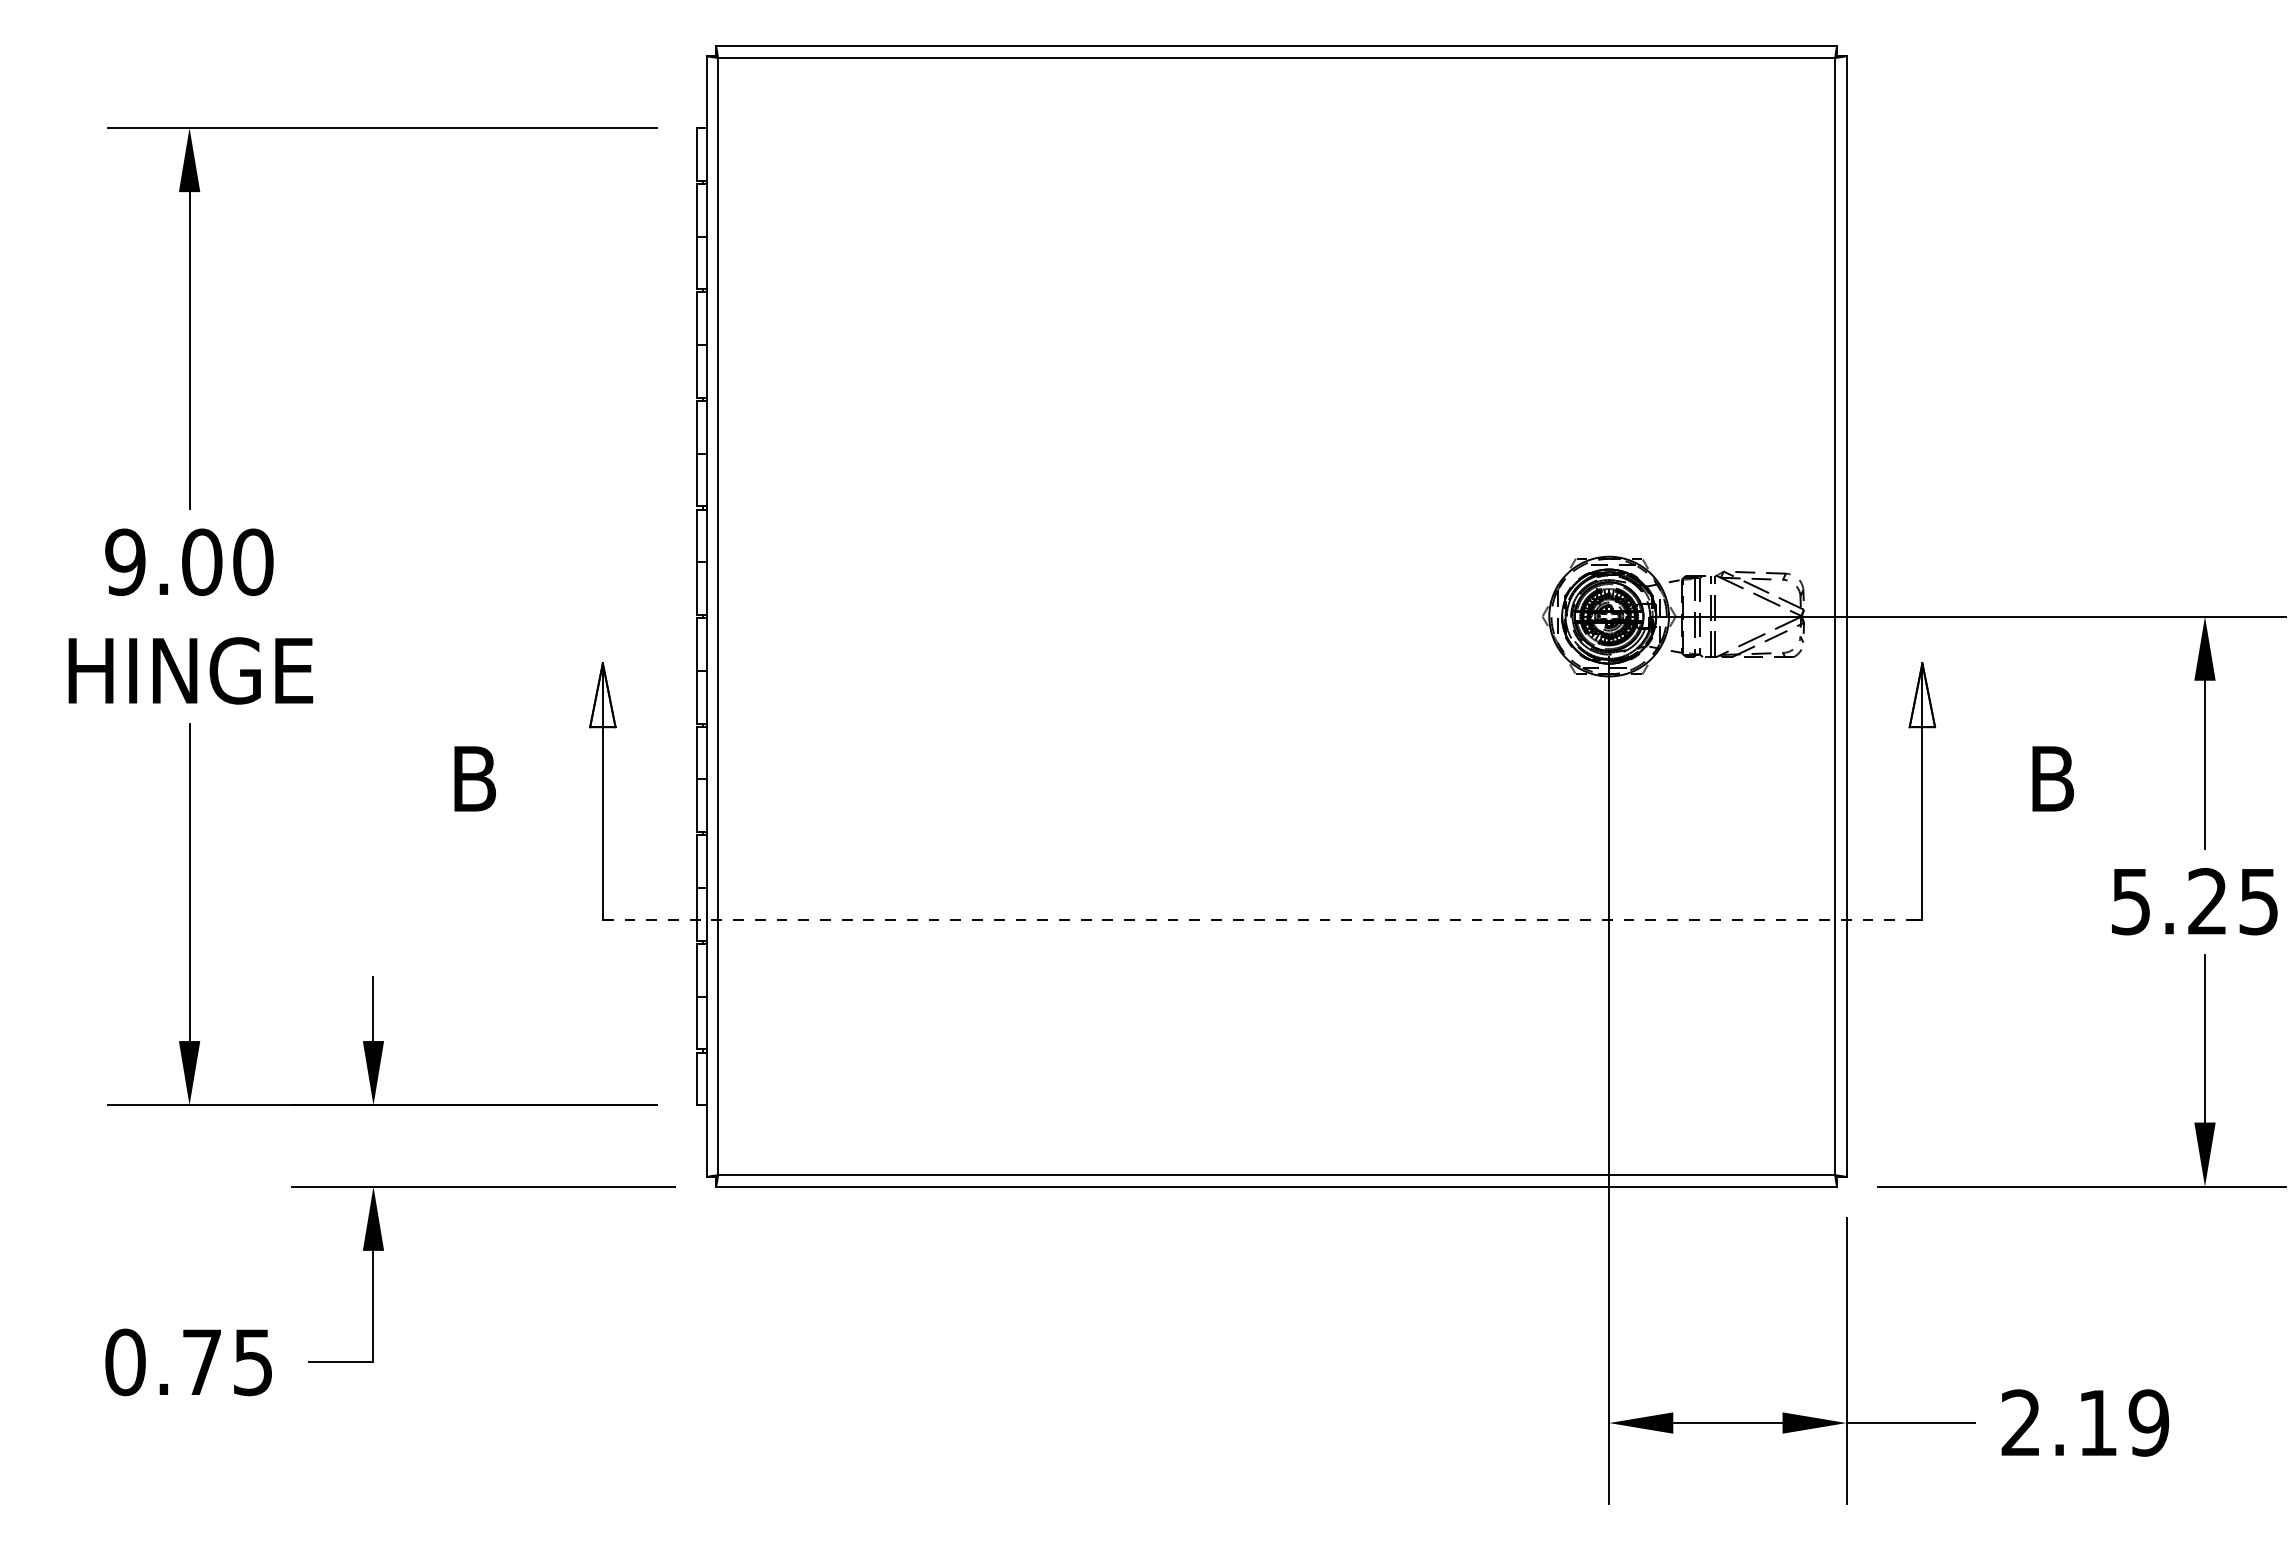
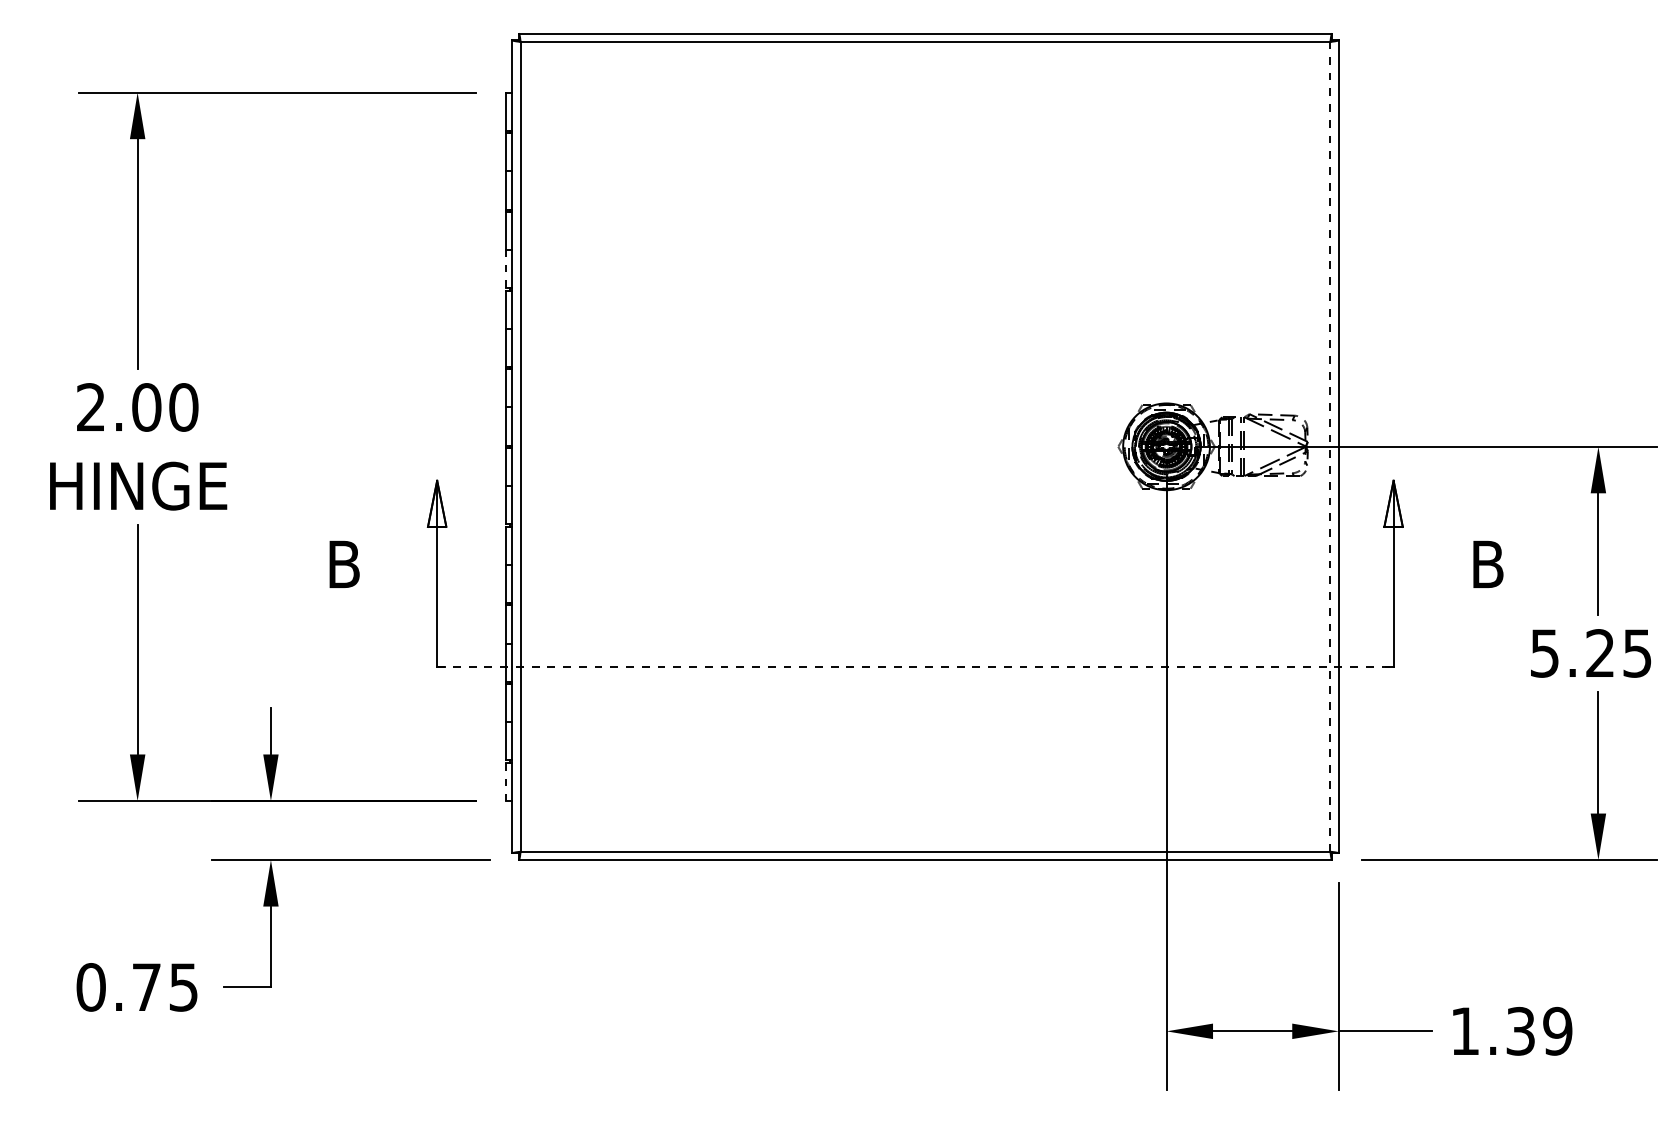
line: (697, 370) -> (505, 268), solid -> dashed
text: (125, 562) -> (91, 407), 9.00 -> 2.00
line: (1835, 616) -> (1330, 446), solid -> dashed
line: (697, 1079) -> (505, 782), solid -> dashed
text: (2059, 1422) -> (1492, 1030), 2.19 -> 1.39

